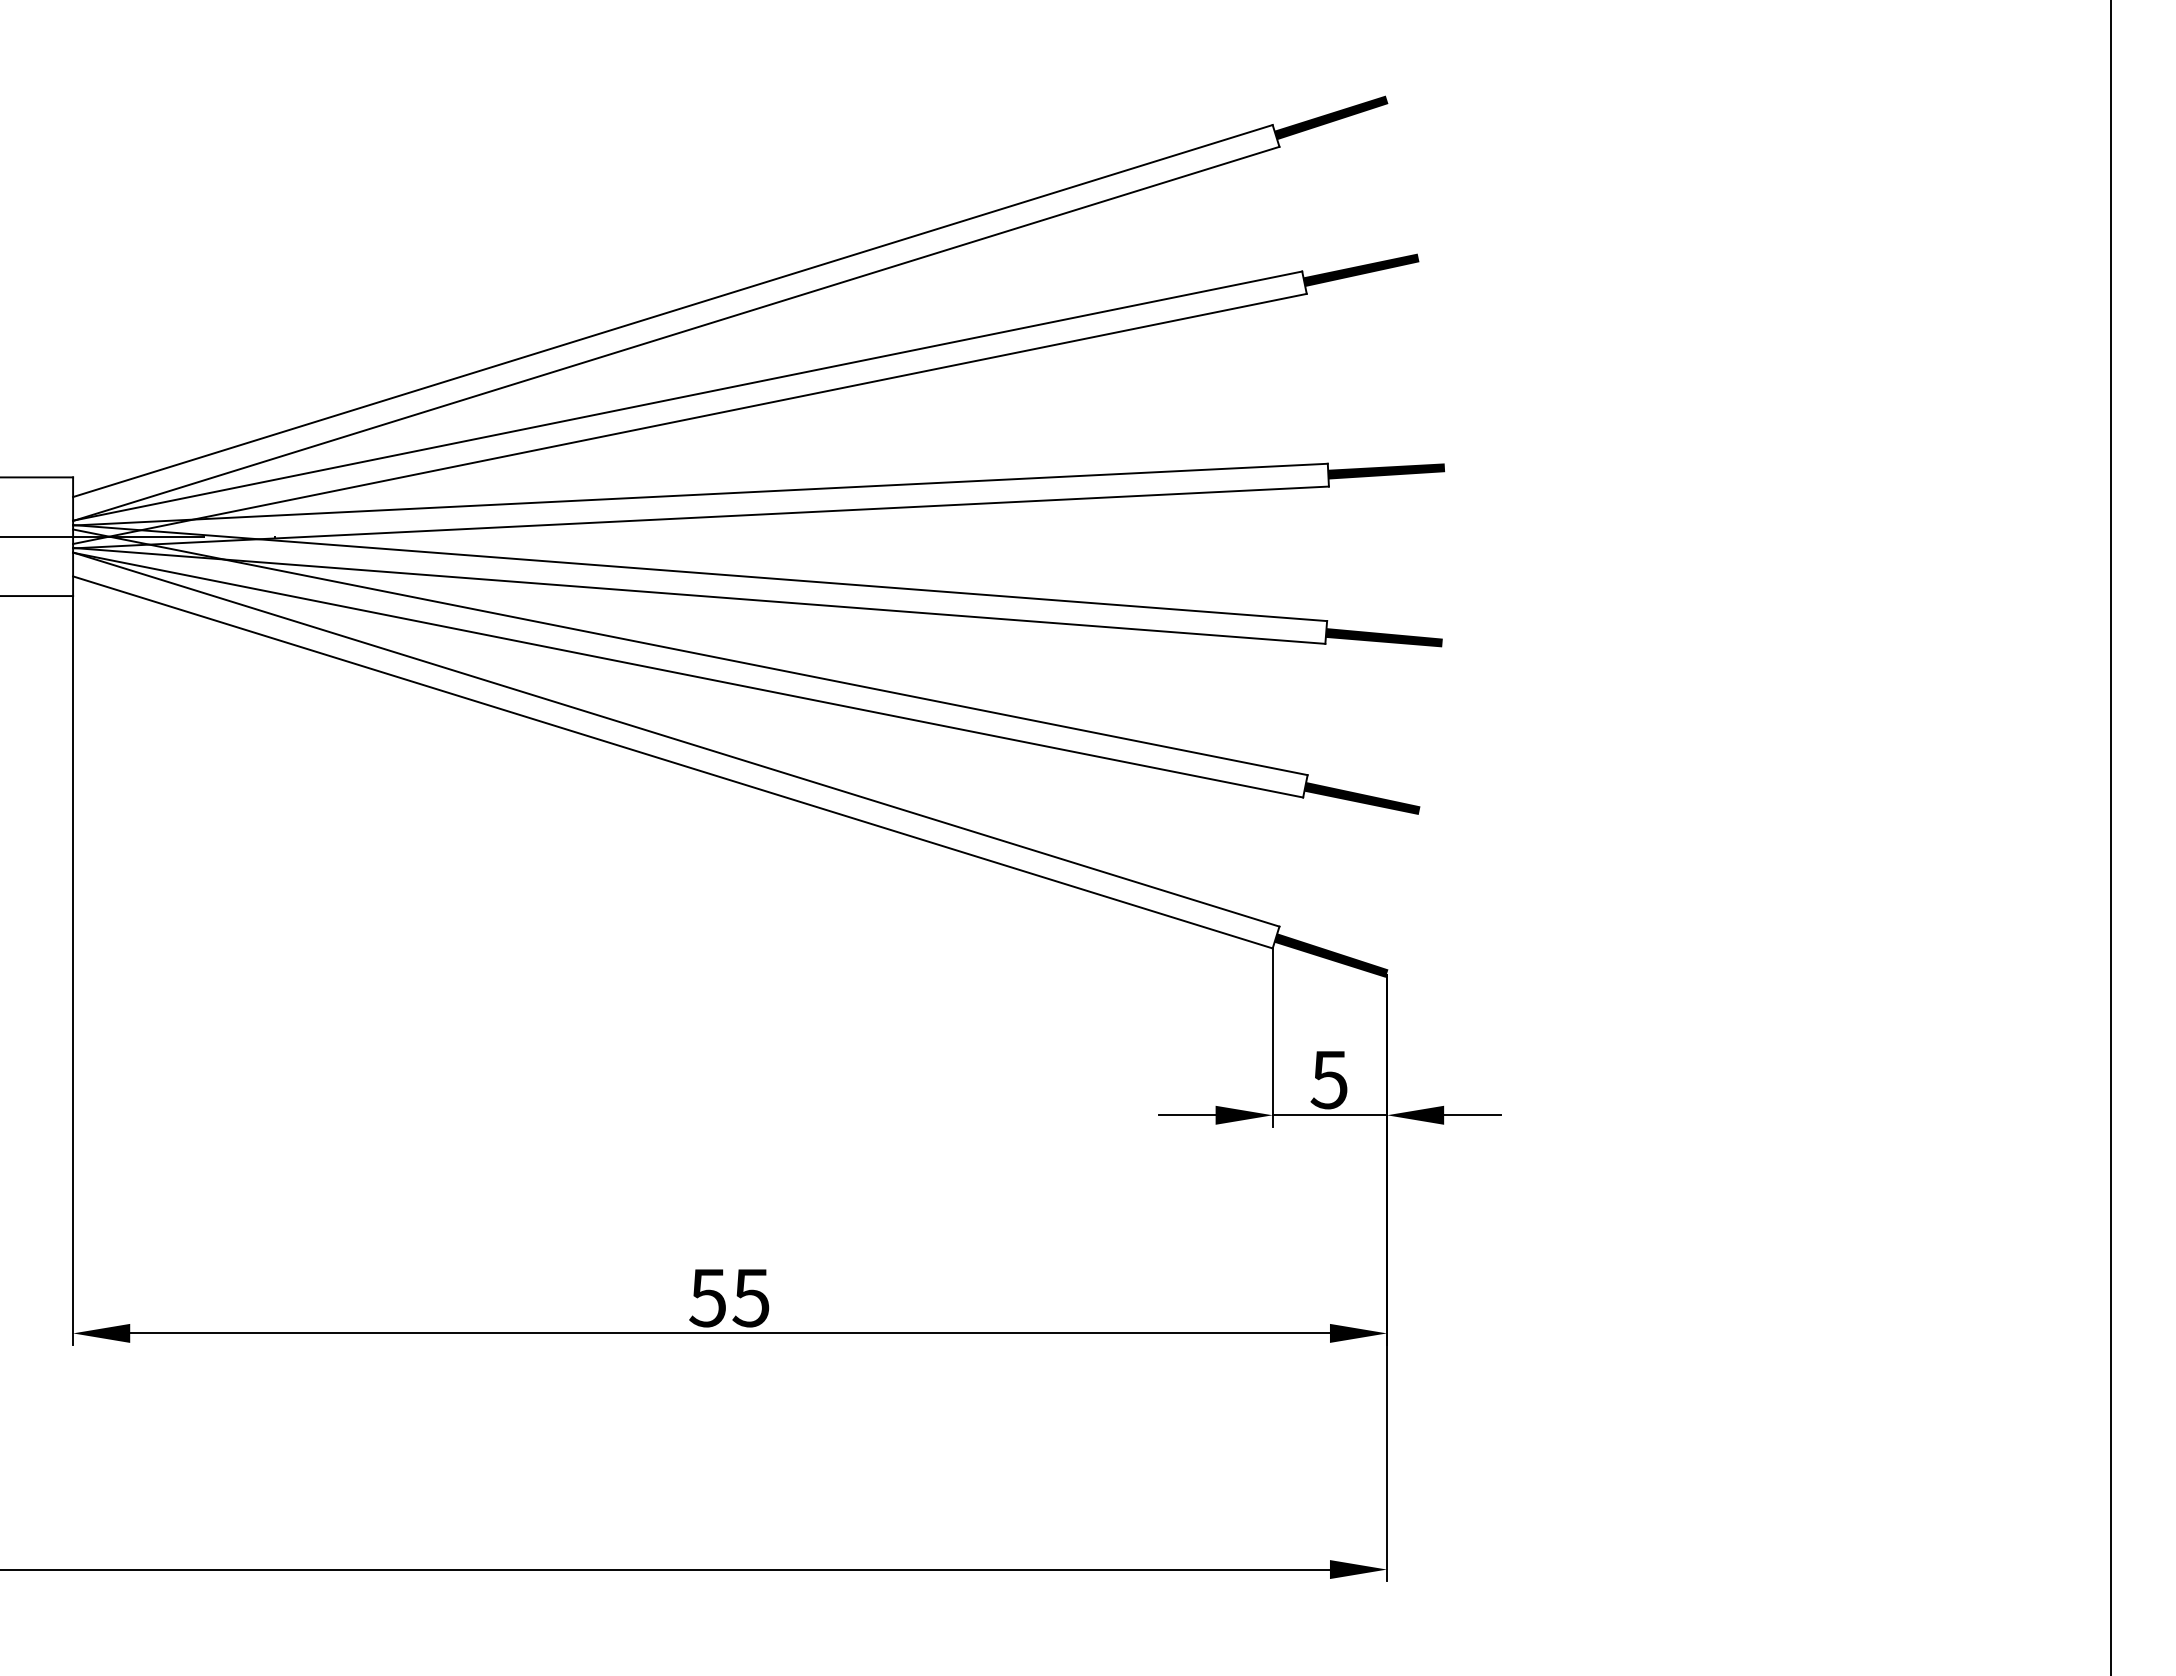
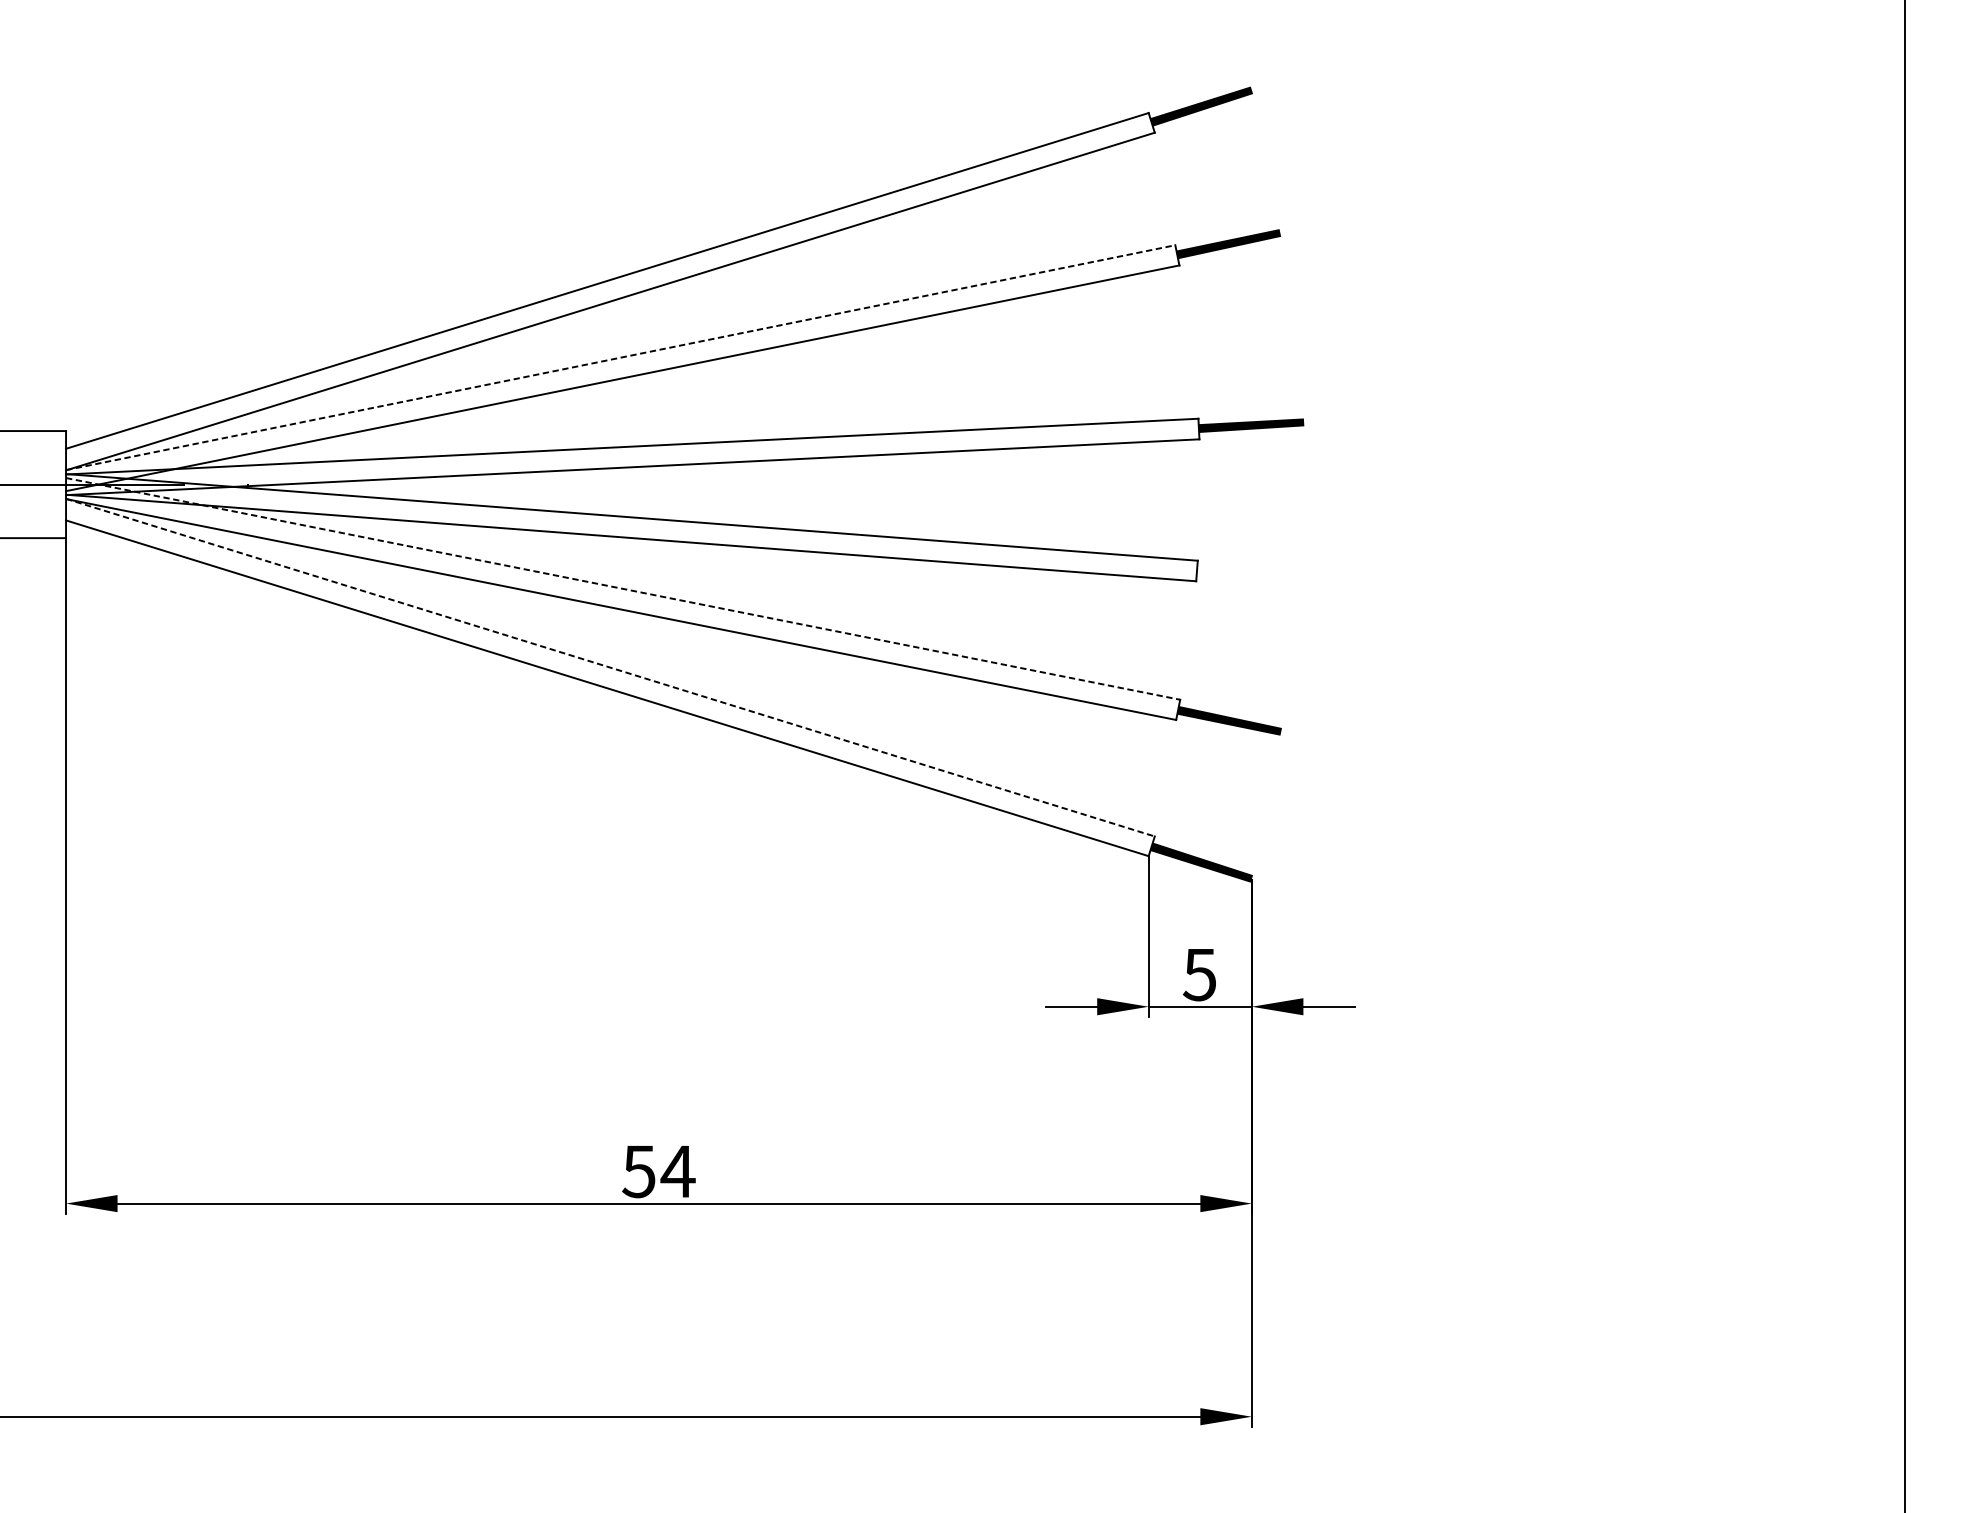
line: (688, 396) -> (621, 358), solid -> dashed
fill: (1383, 637) -> (1248, 575), removed
line: (690, 652) -> (623, 589), solid -> dashed
line: (676, 739) -> (610, 667), solid -> dashed
text: (750, 1298) -> (677, 1172), 55 -> 54

